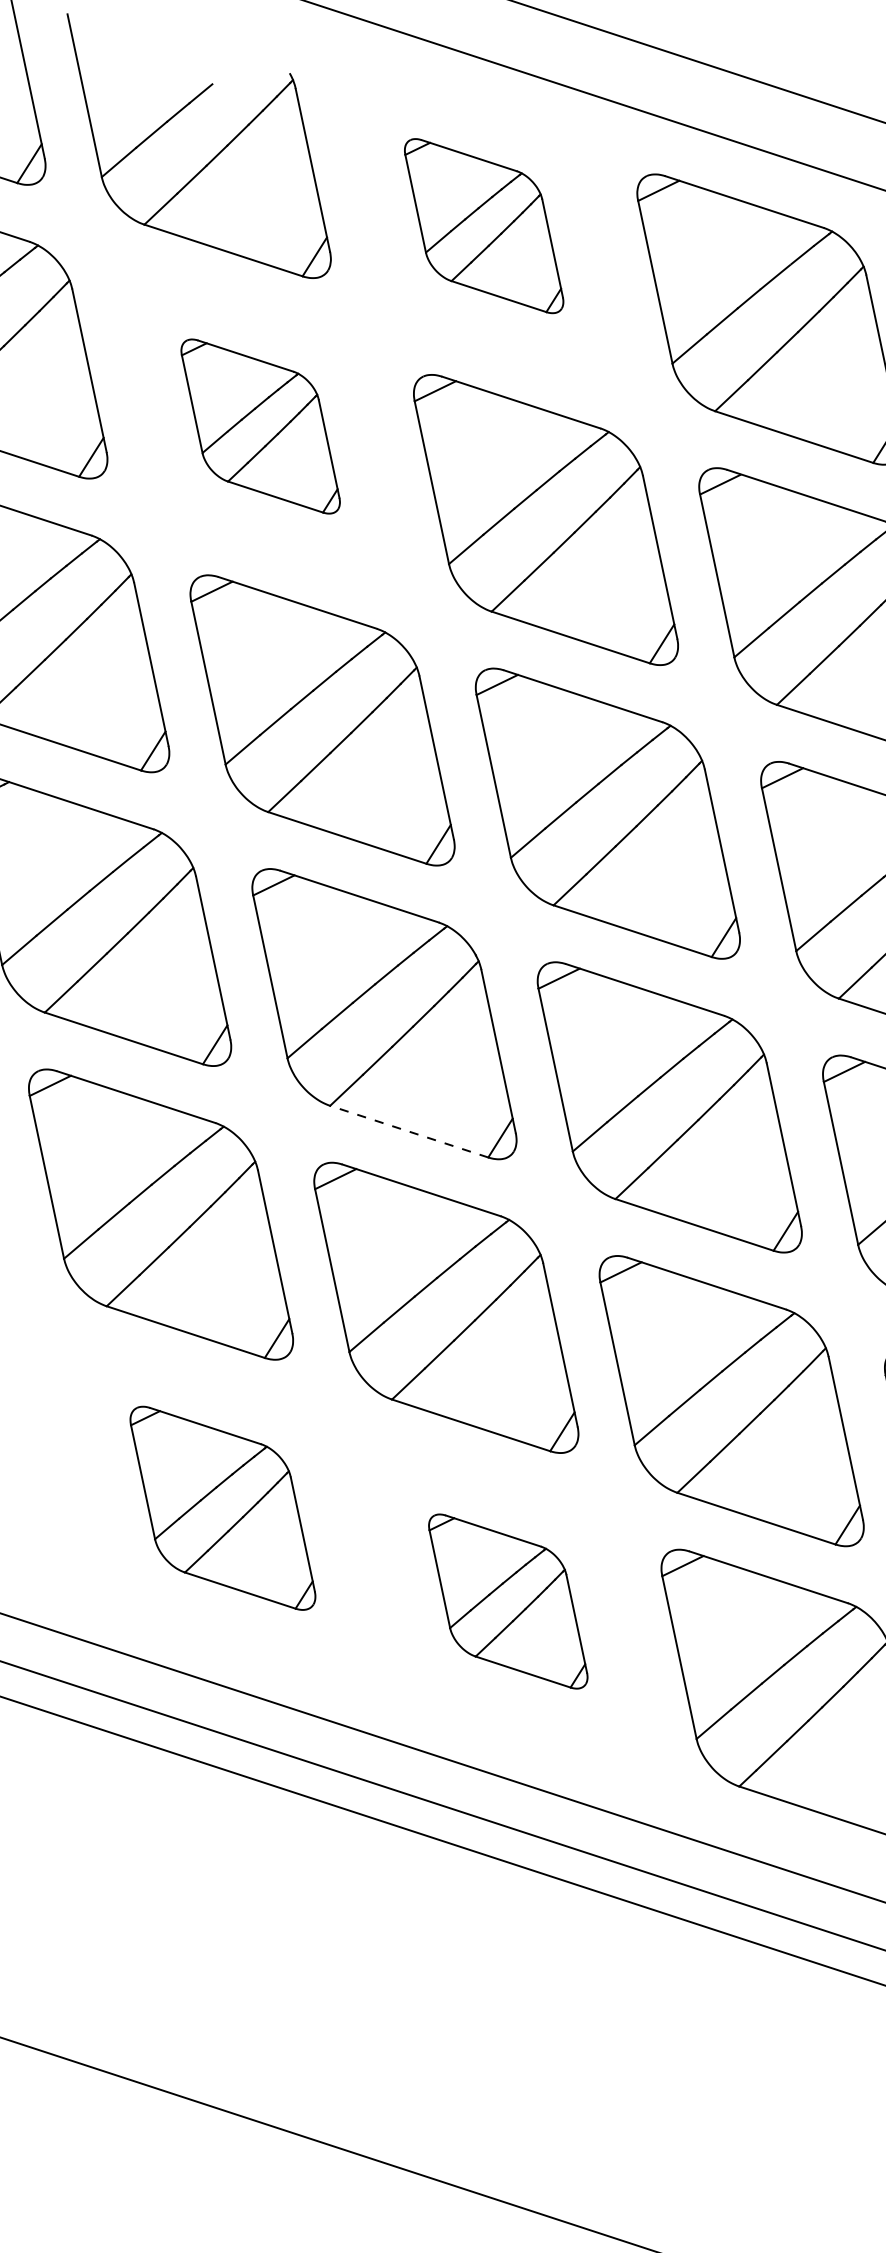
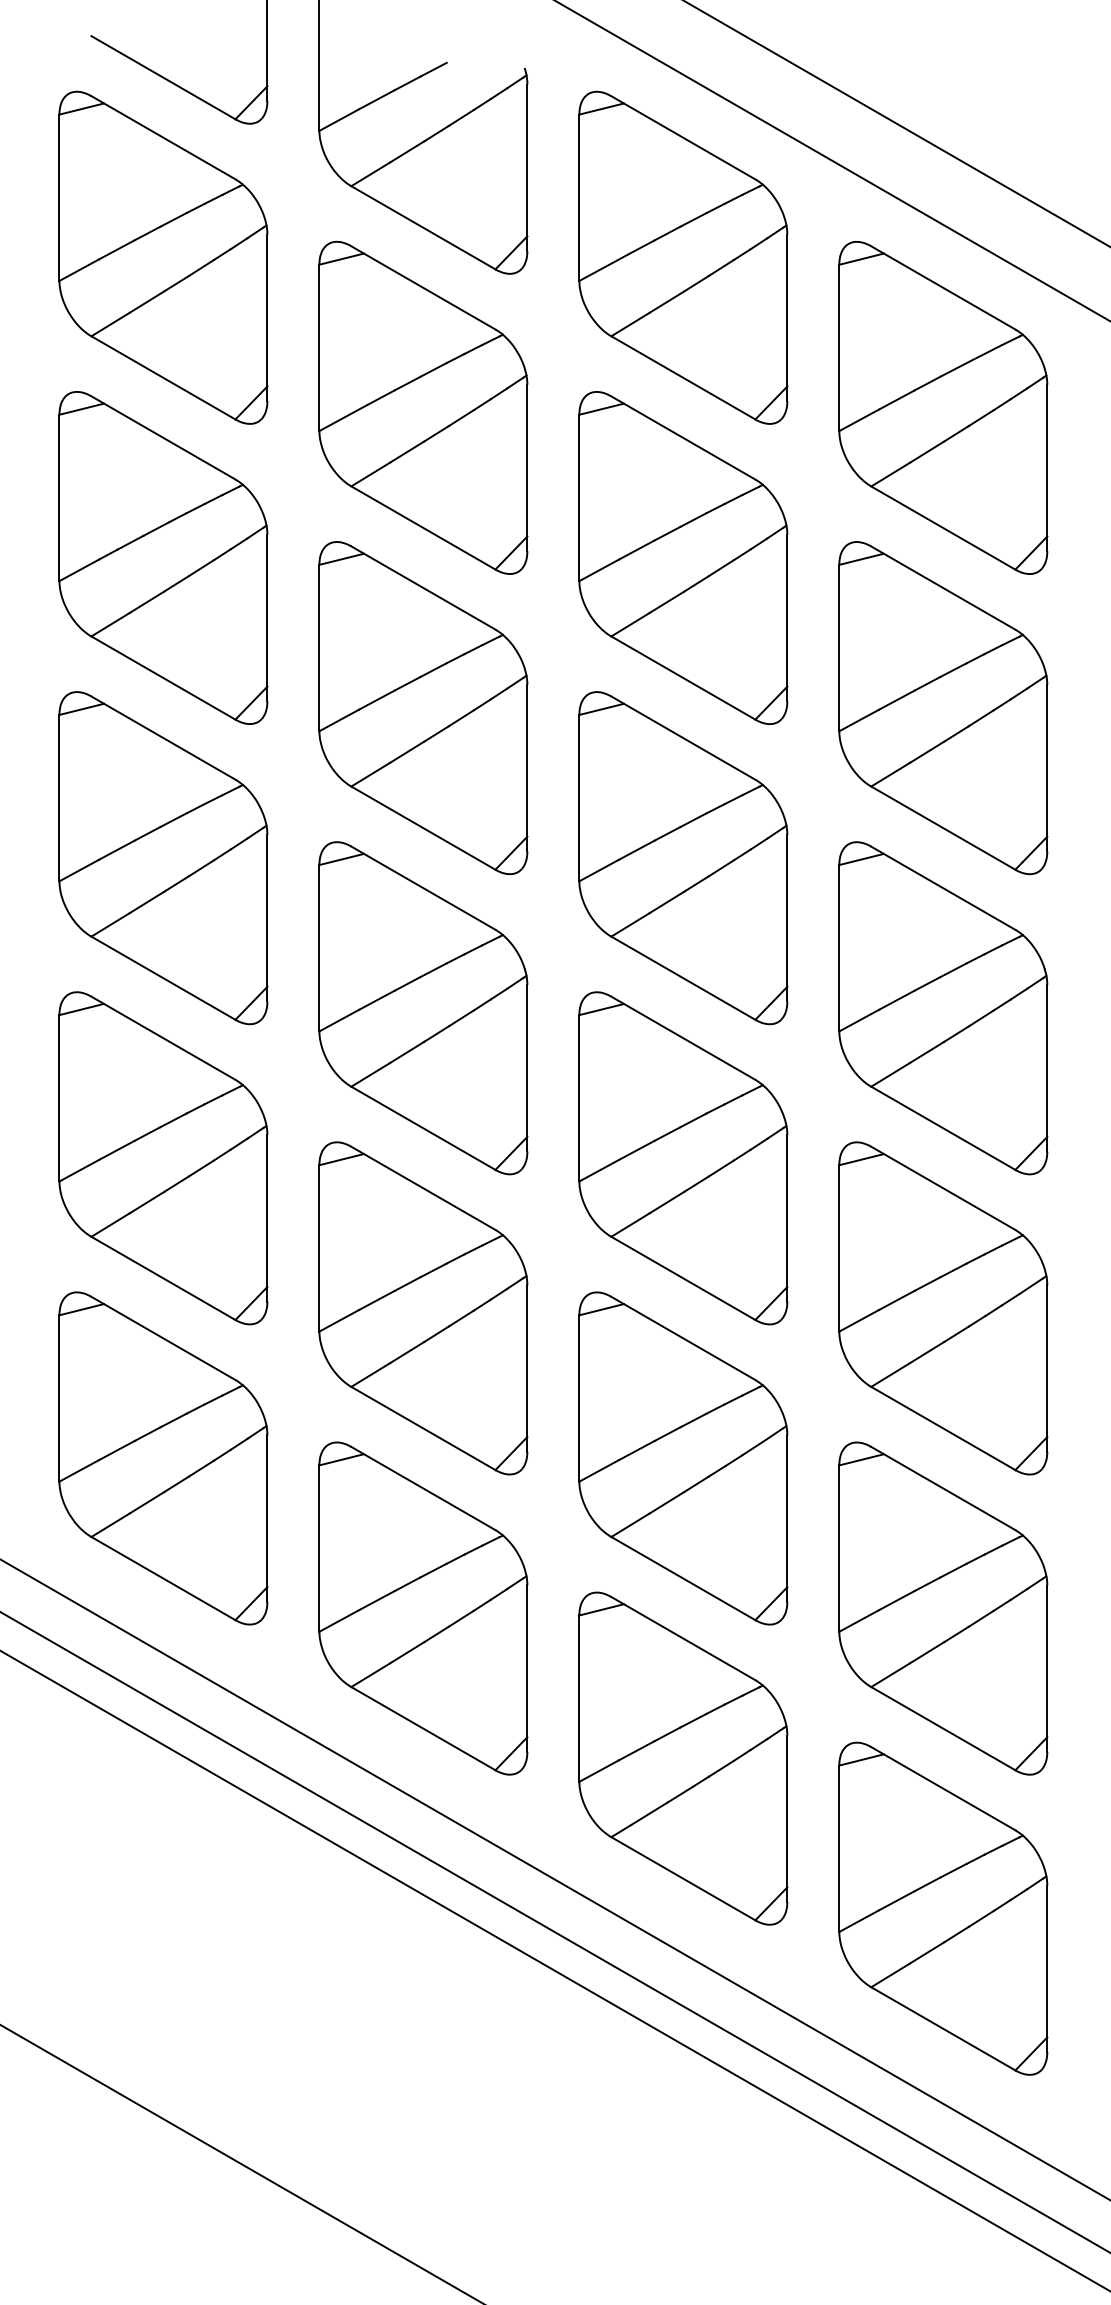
part: (484, 225) -> (683, 257), size x1.67
part: (260, 426) -> (423, 407), size x1.67
line: (408, 1132) -> (422, 1128), dashed -> solid
part: (223, 1508) -> (163, 1458), size x1.43
part: (508, 1601) -> (423, 1608), size x1.67

